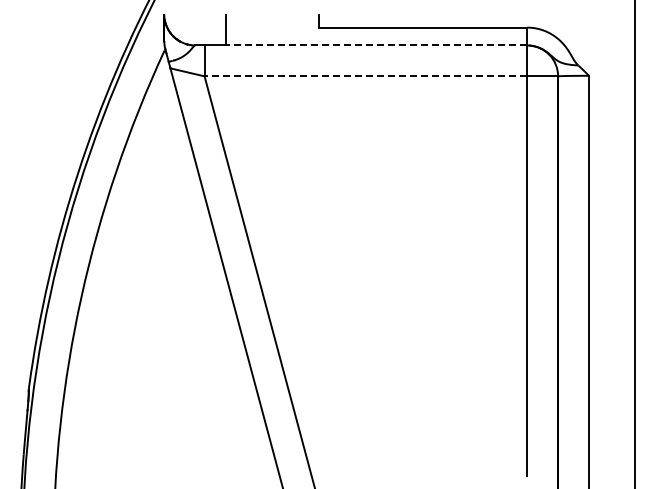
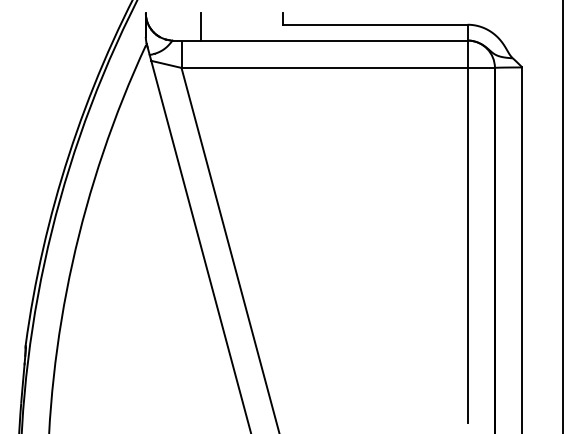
line: (376, 45) -> (333, 40), dashed -> solid
line: (365, 76) -> (324, 68), dashed -> solid

